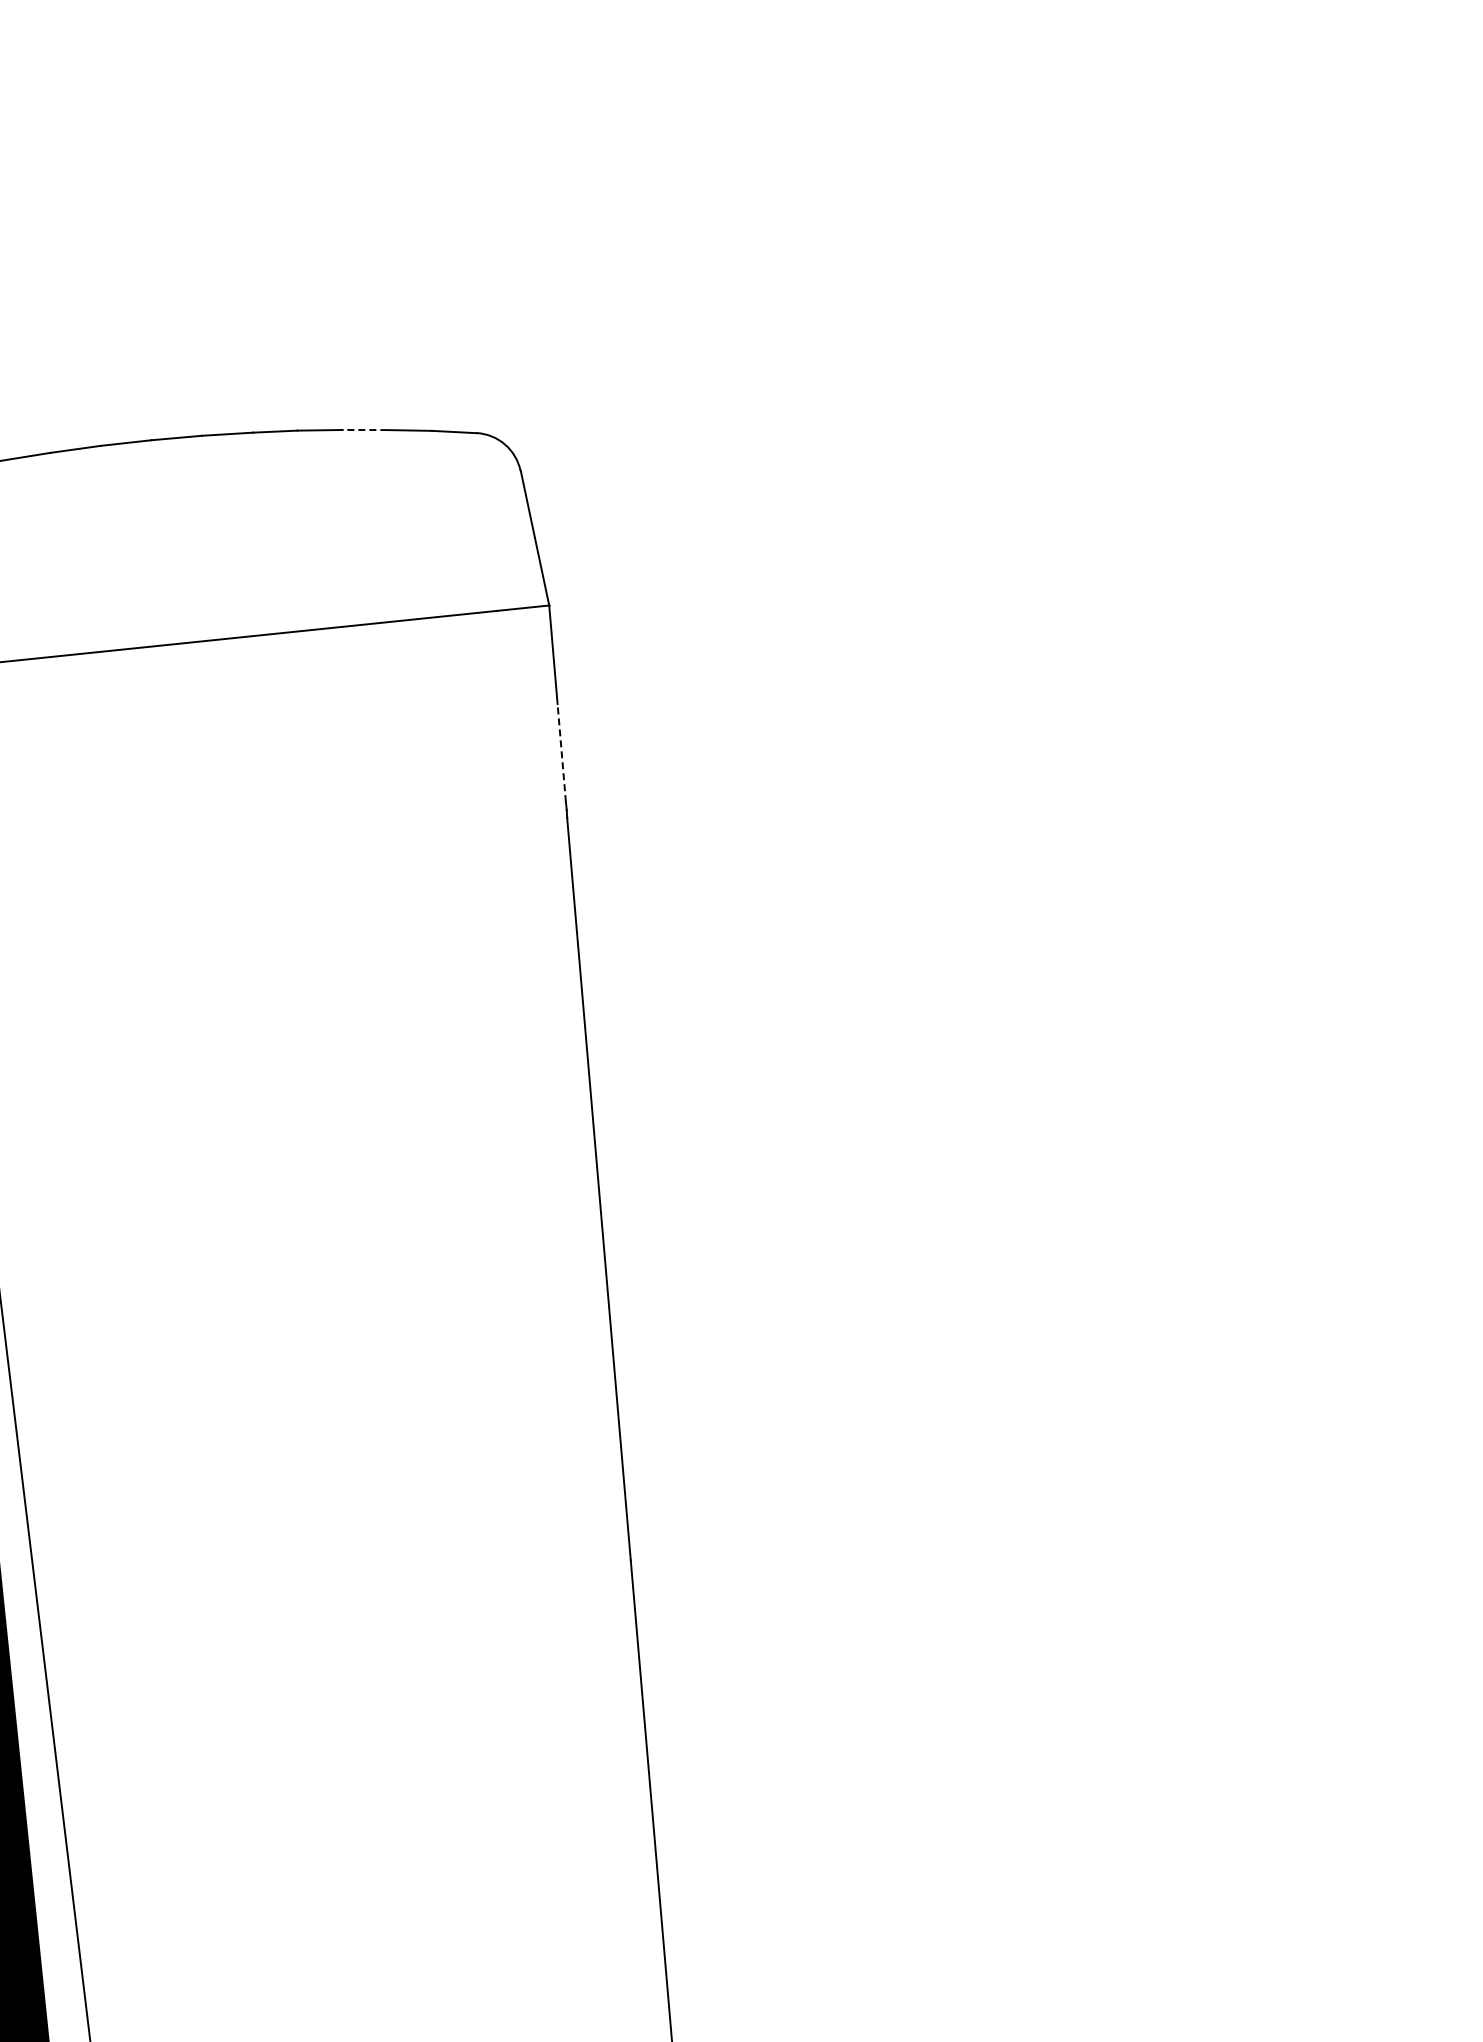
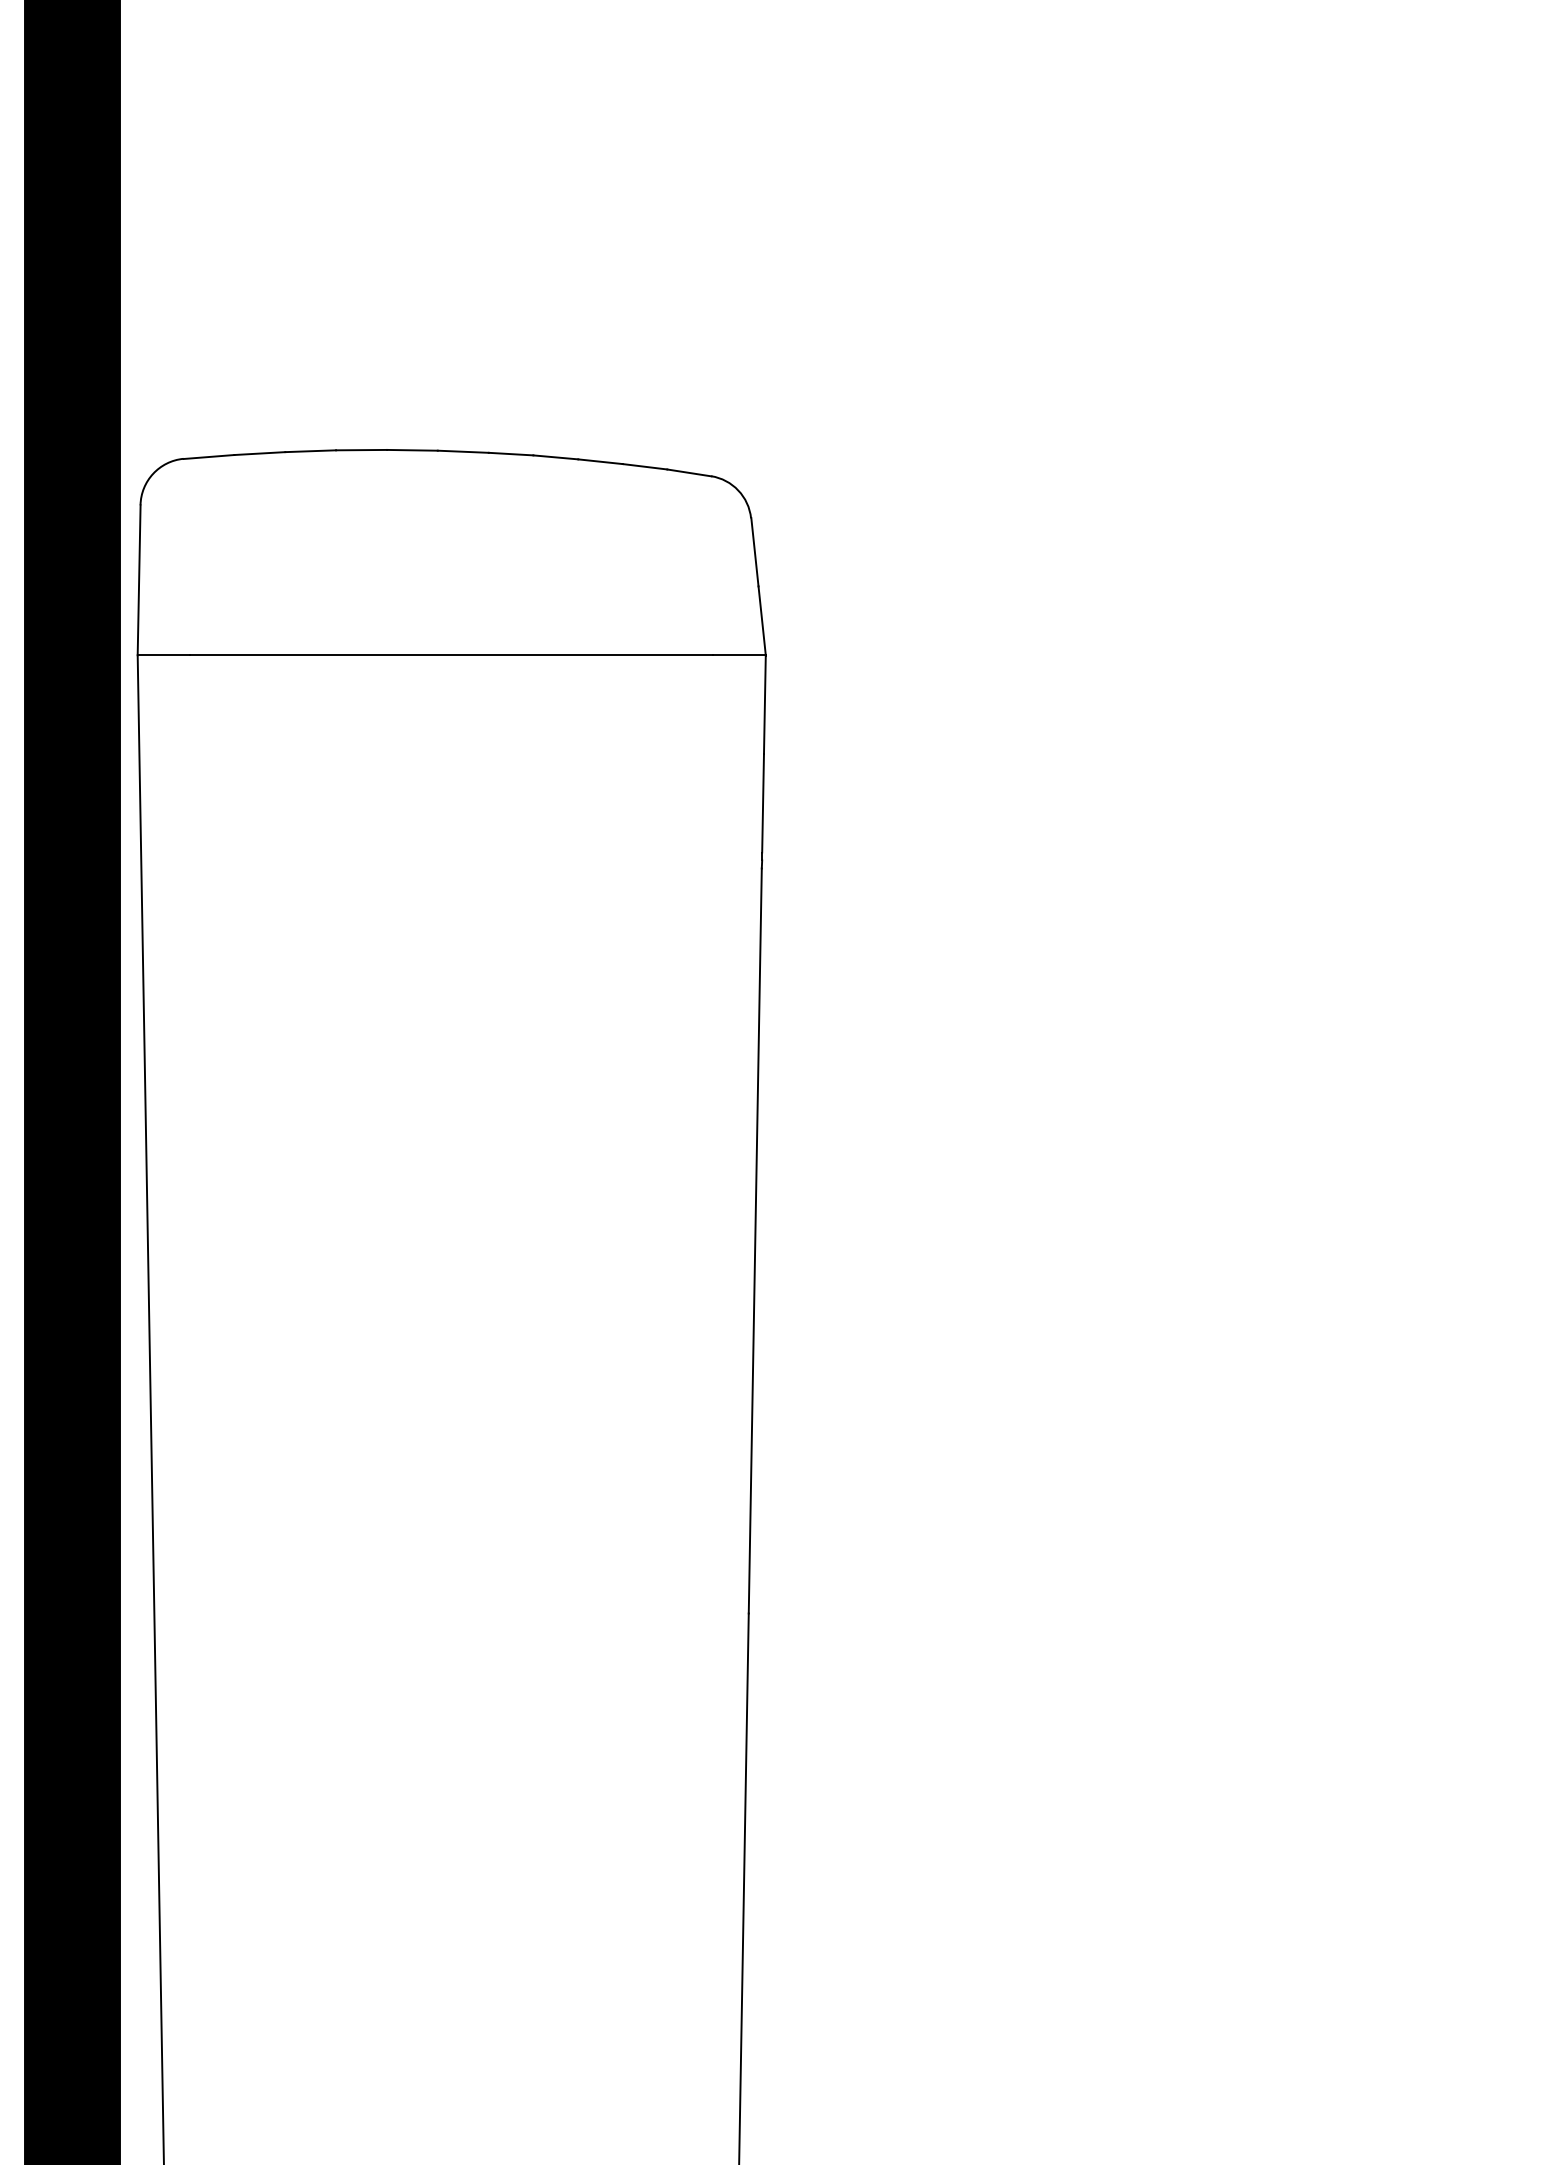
line: (364, 429) -> (600, 461), dashed -> solid
line: (562, 752) -> (763, 802), dashed -> solid

